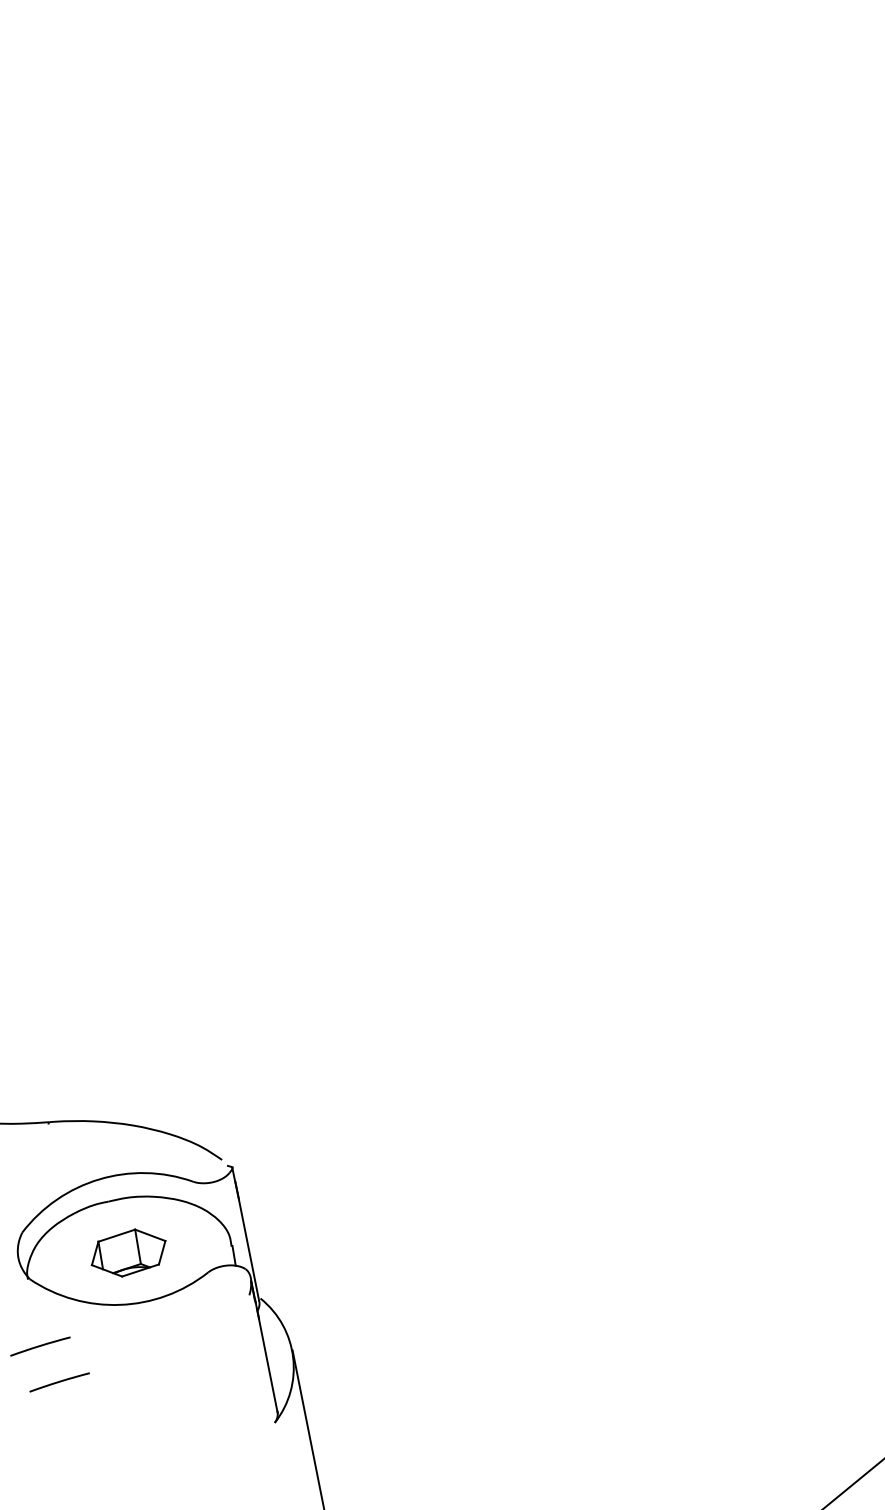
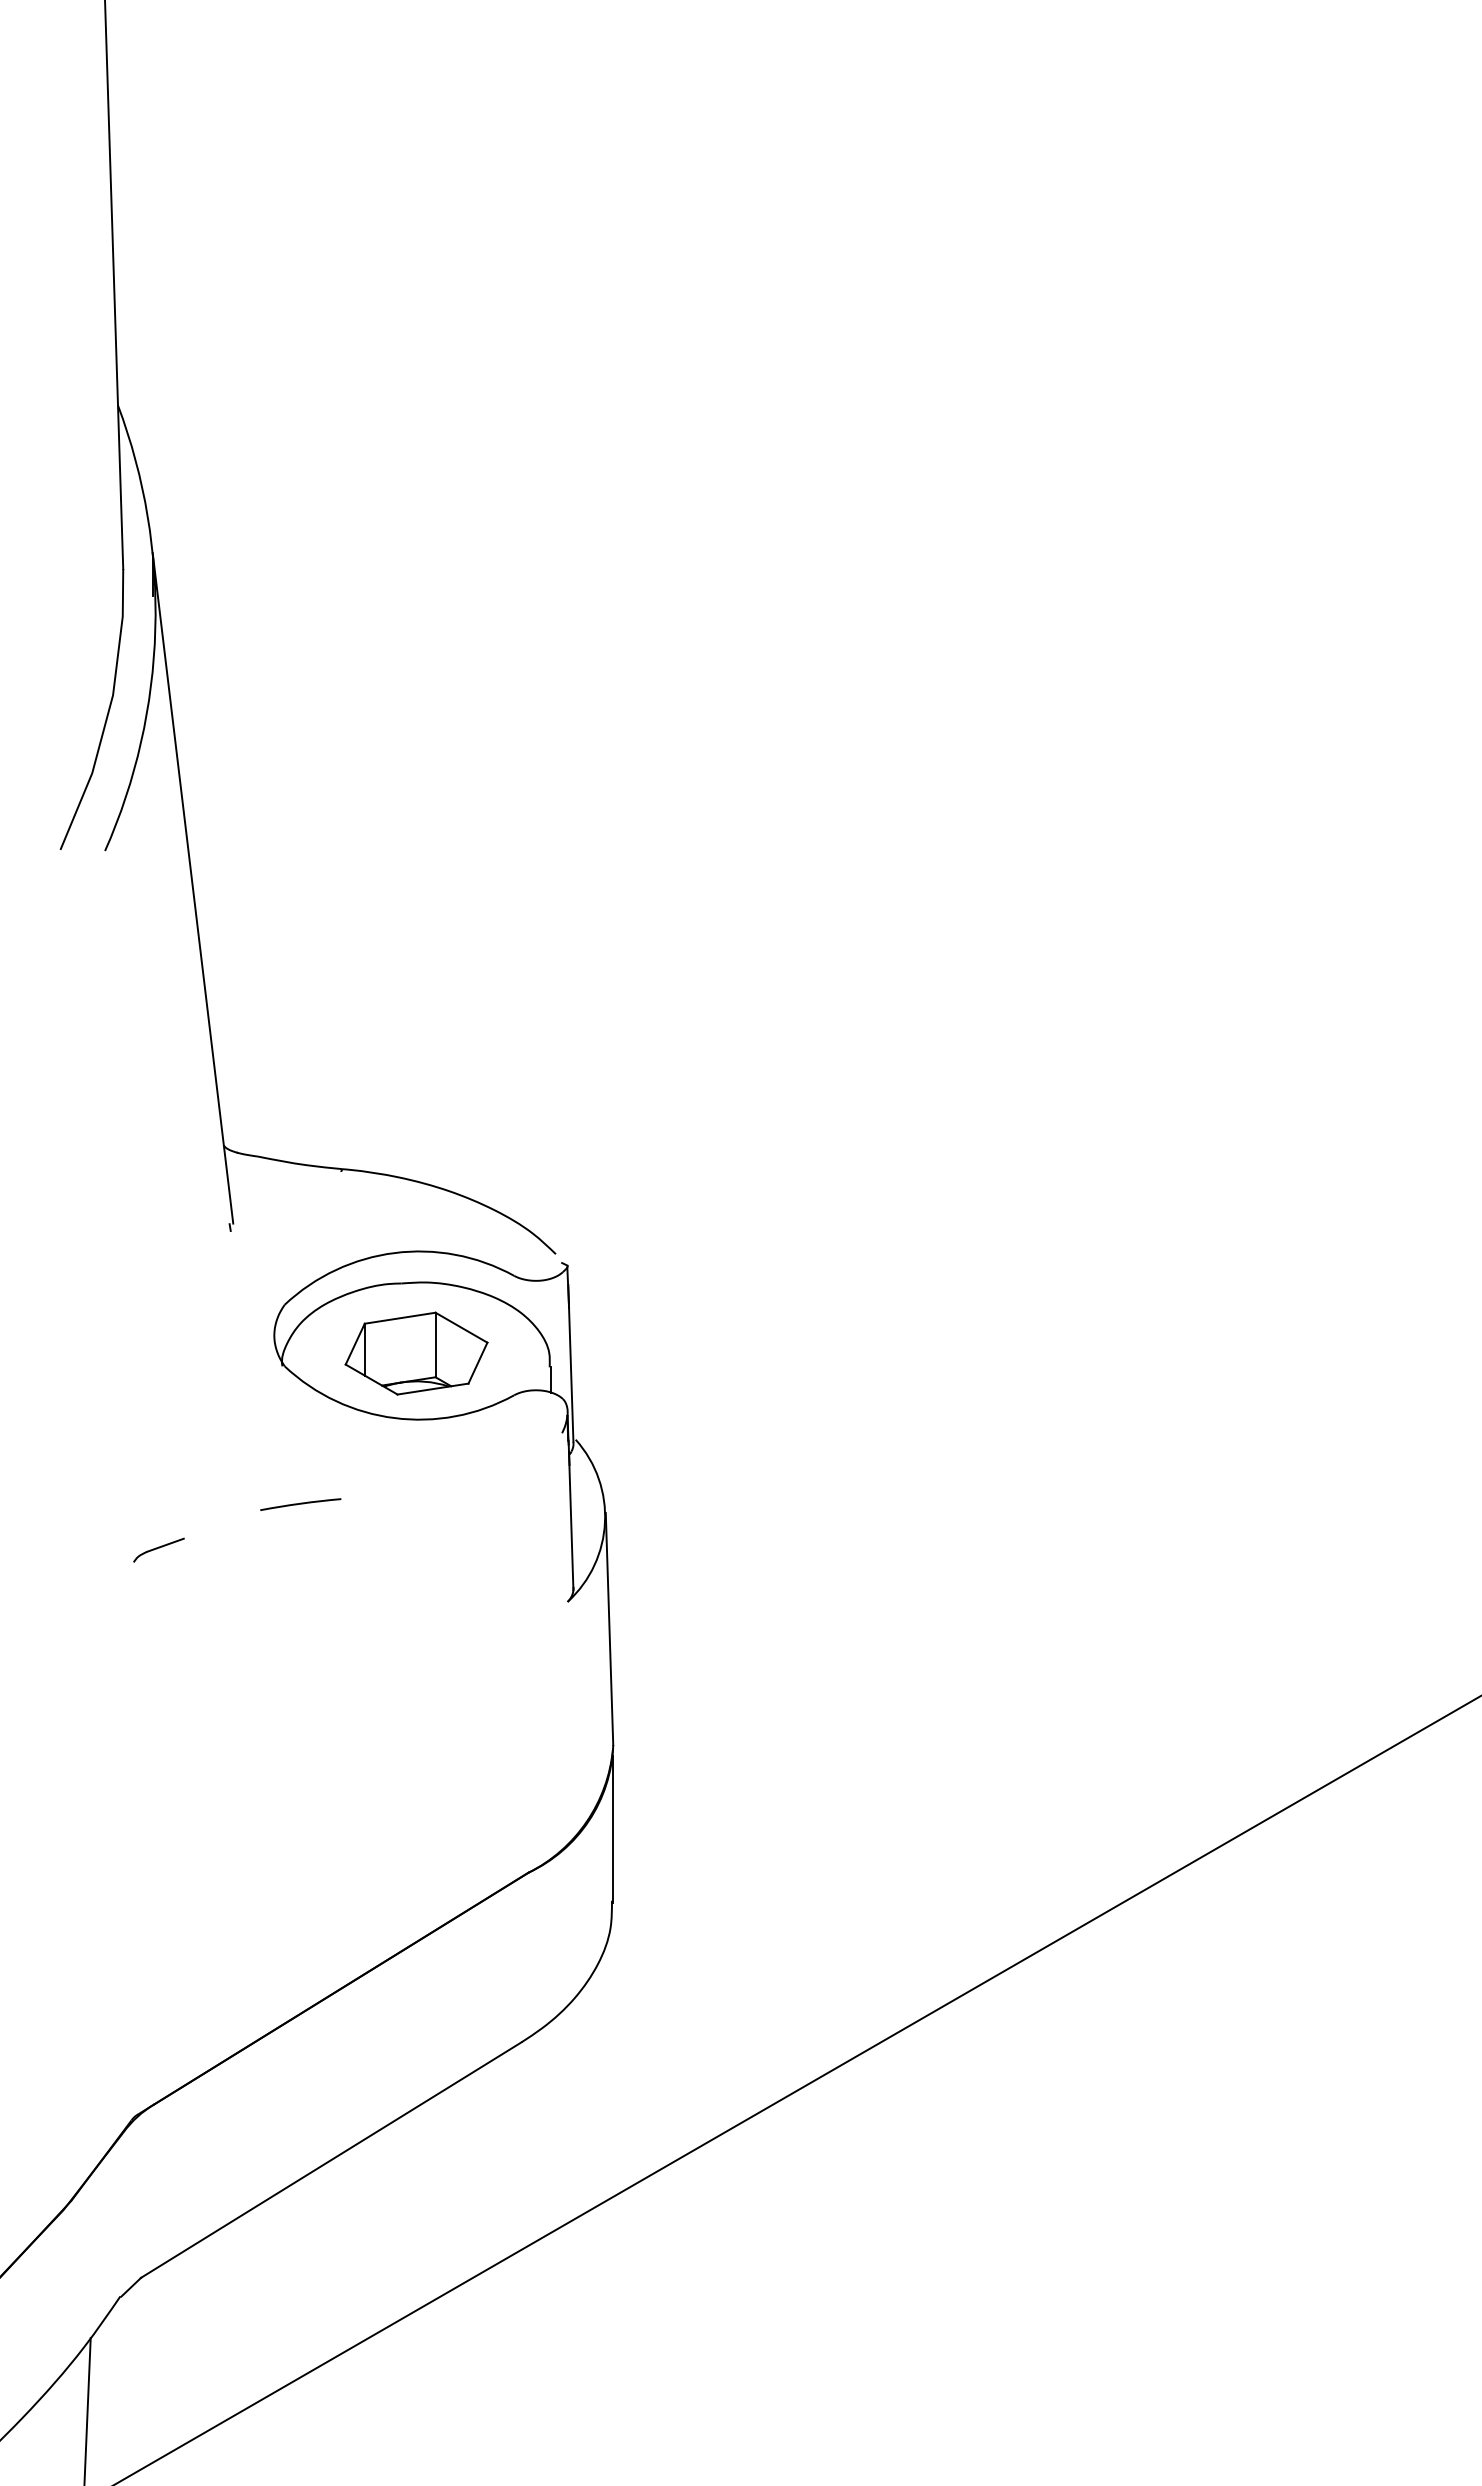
part: (128, 1253) -> (416, 1353), size x1.43
arc: (40, 1346) -> (283, 1454), removed

